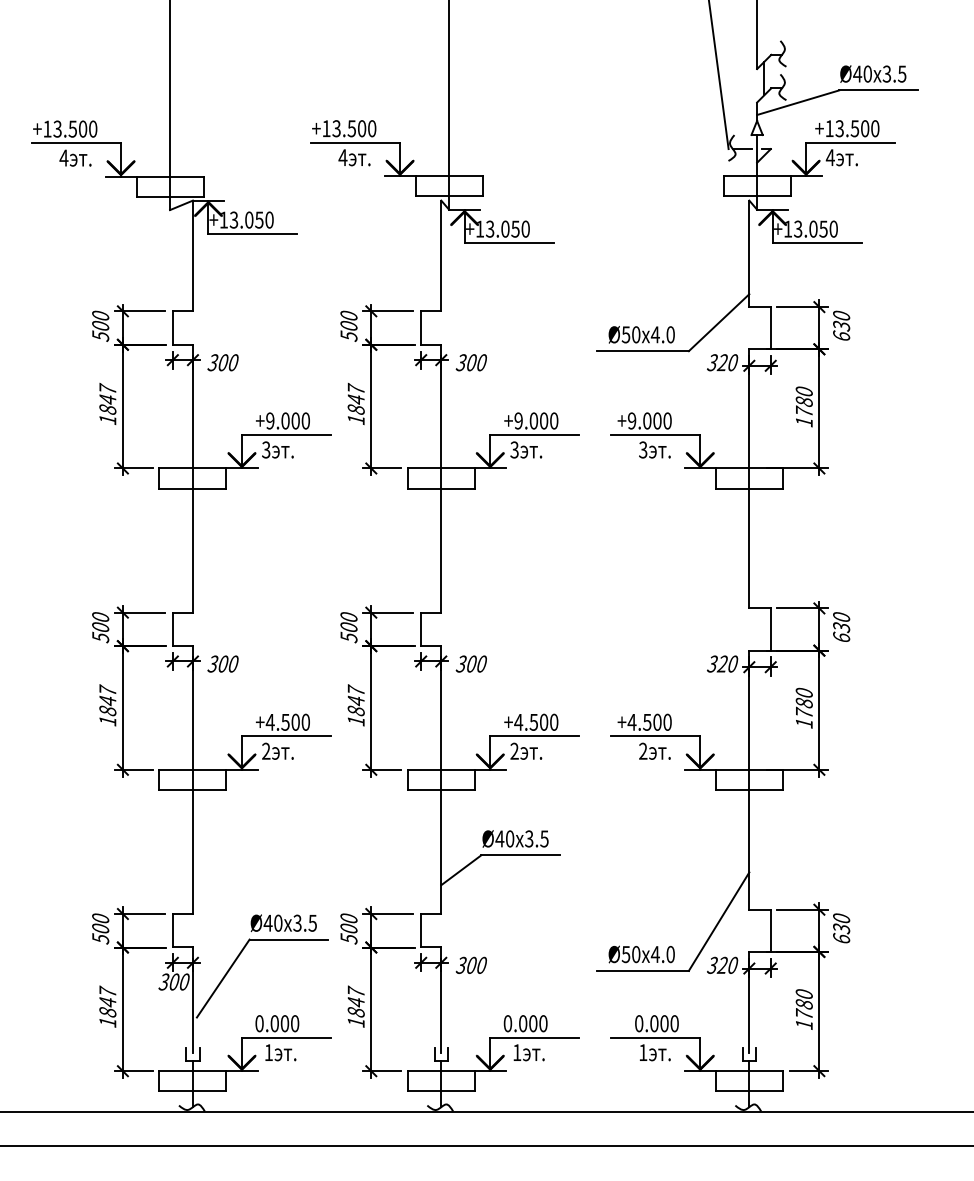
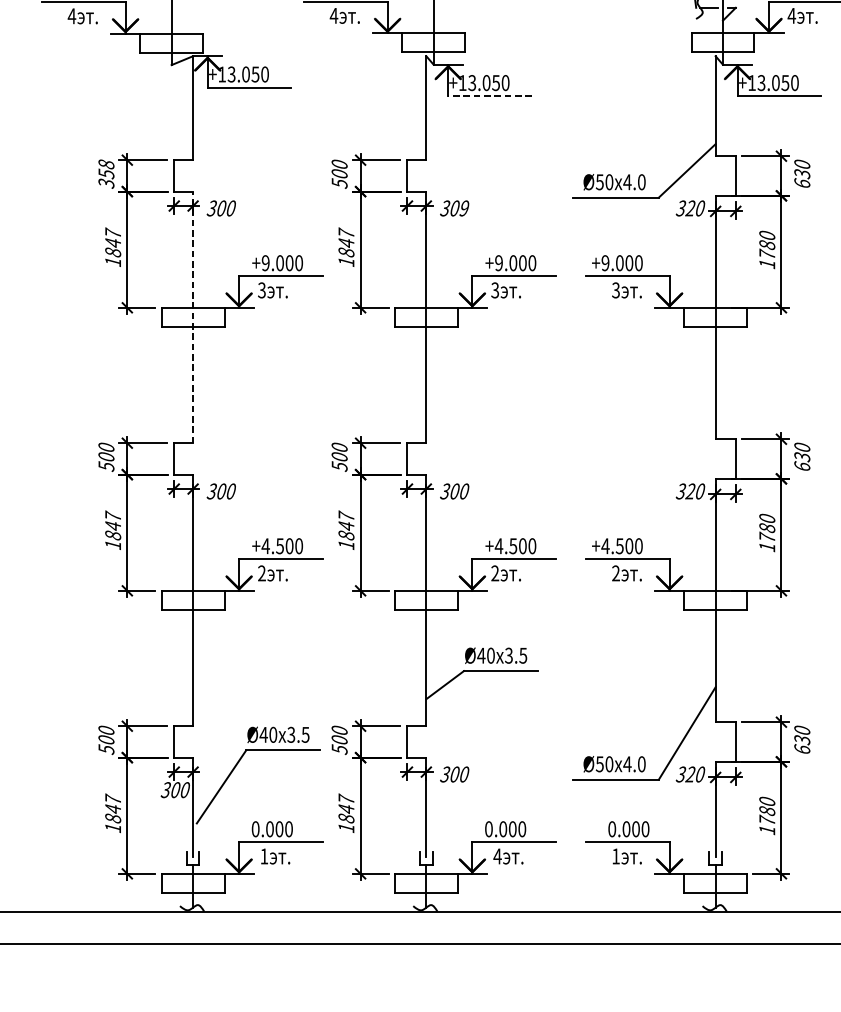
line: (508, 243) -> (489, 96), solid -> dashed
text: (100, 325) -> (106, 173), 500 -> 358
text: (481, 362) -> (464, 208), 300 -> 309
line: (192, 478) -> (192, 317), solid -> dashed
text: (516, 1052) -> (496, 856), 1 -> 4

